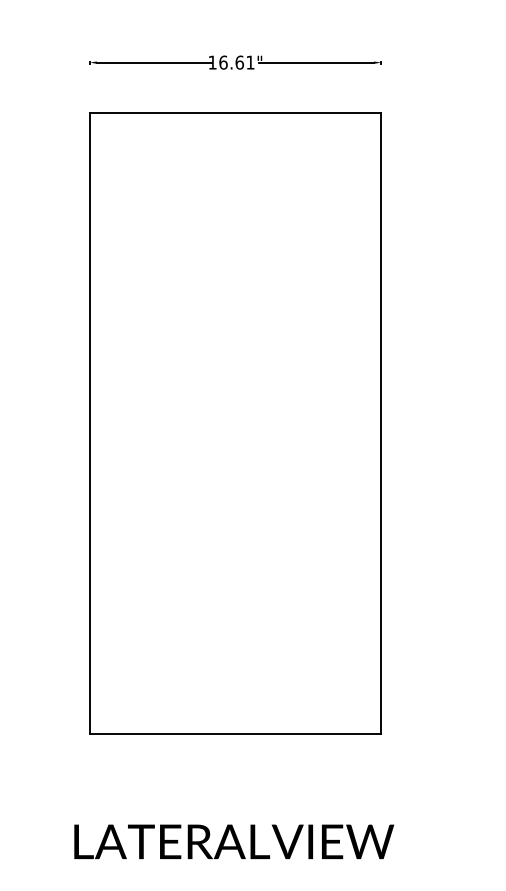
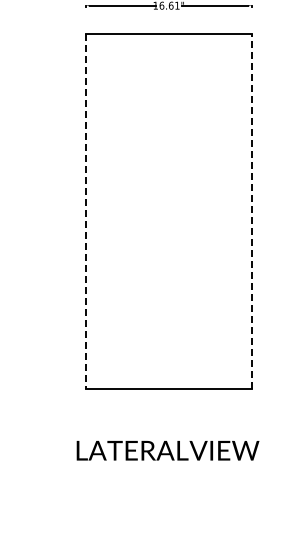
line: (380, 422) -> (251, 211), solid -> dashed
line: (89, 424) -> (85, 212), solid -> dashed

